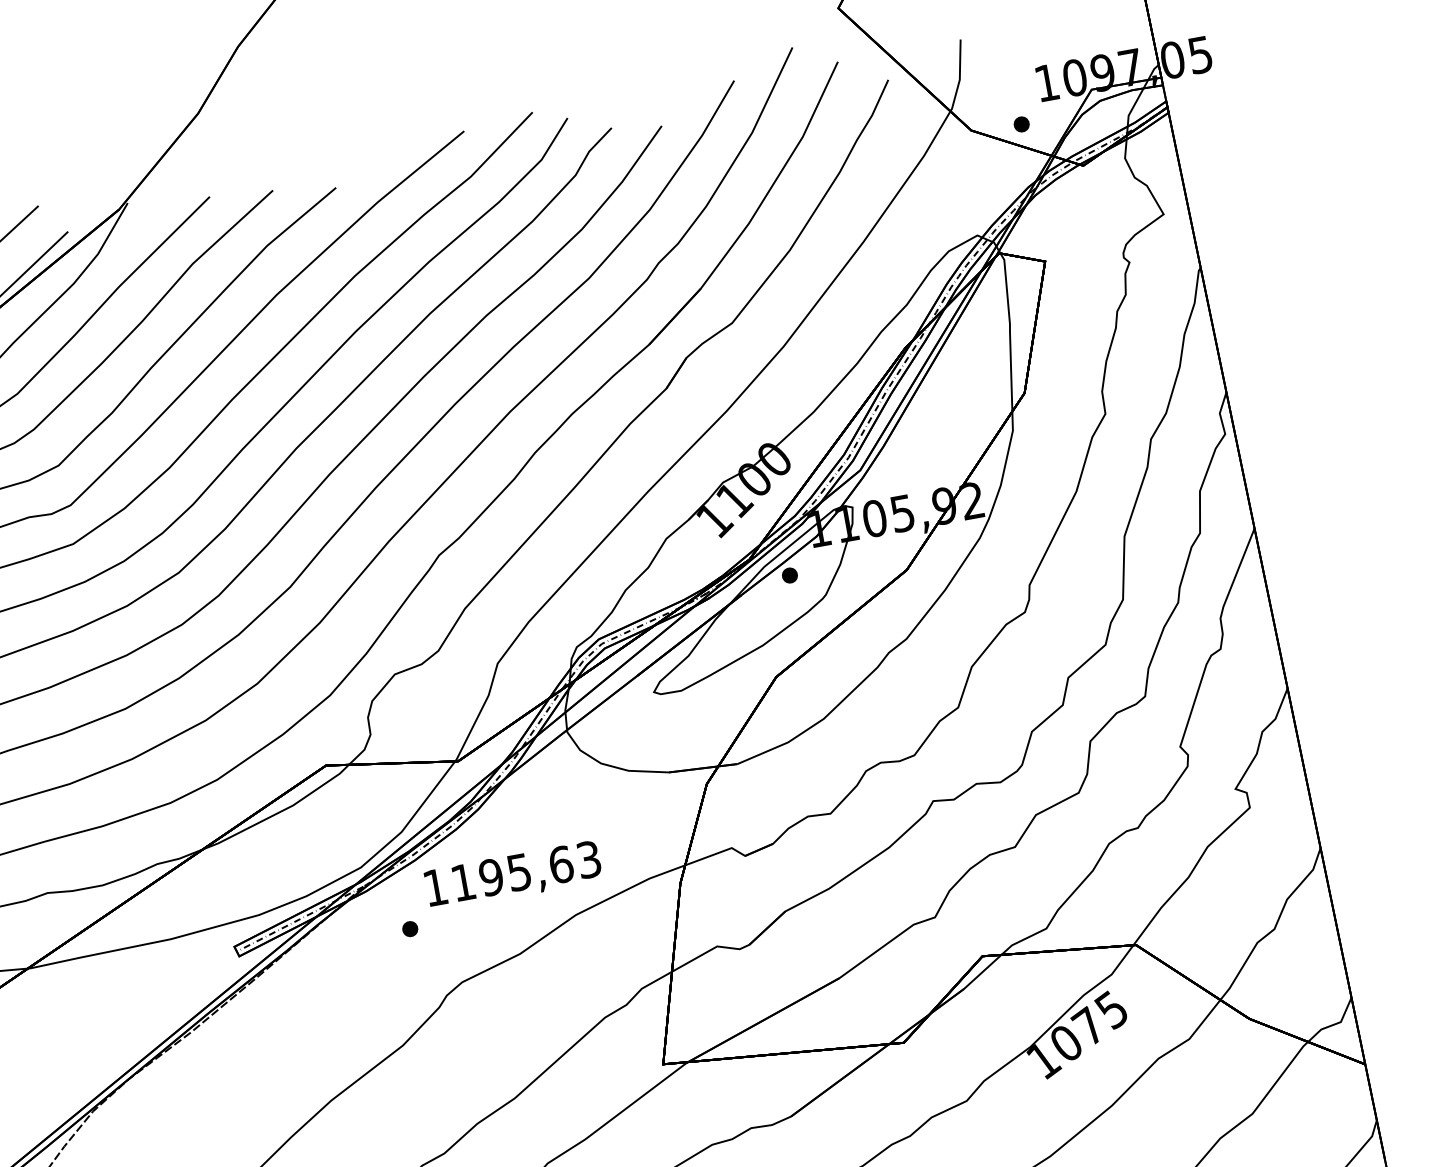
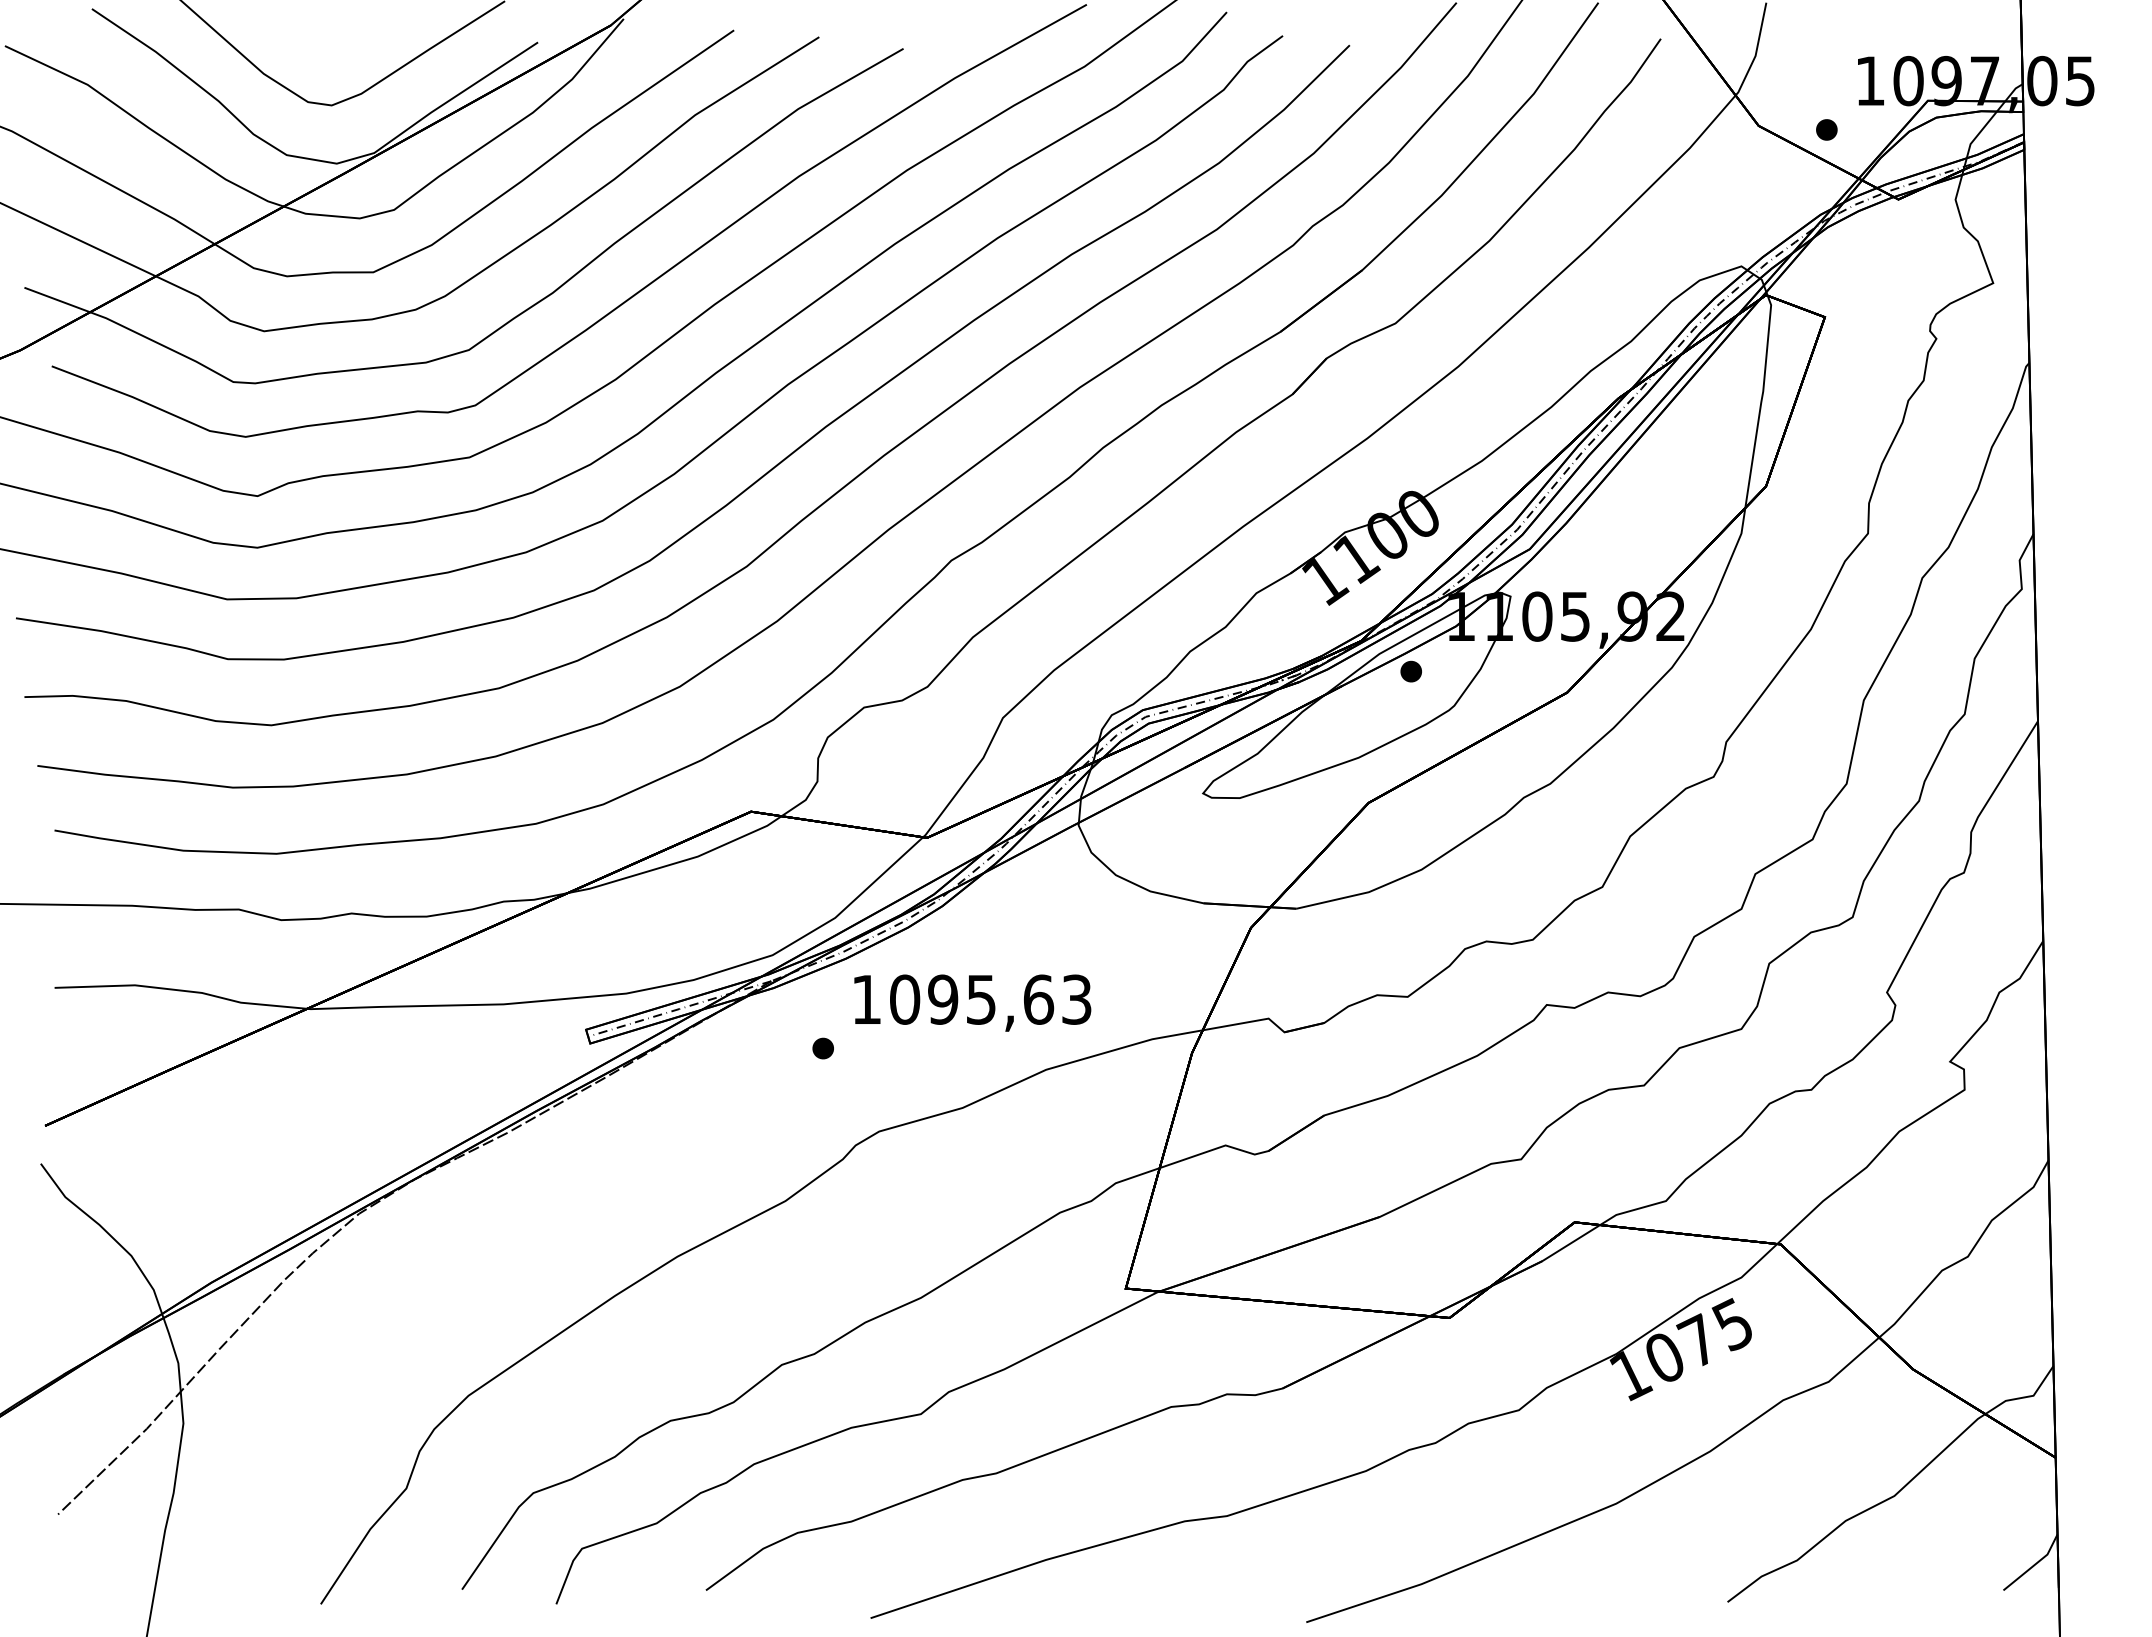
text: (463, 882) -> (905, 999), 1195,63 -> 1095,63

